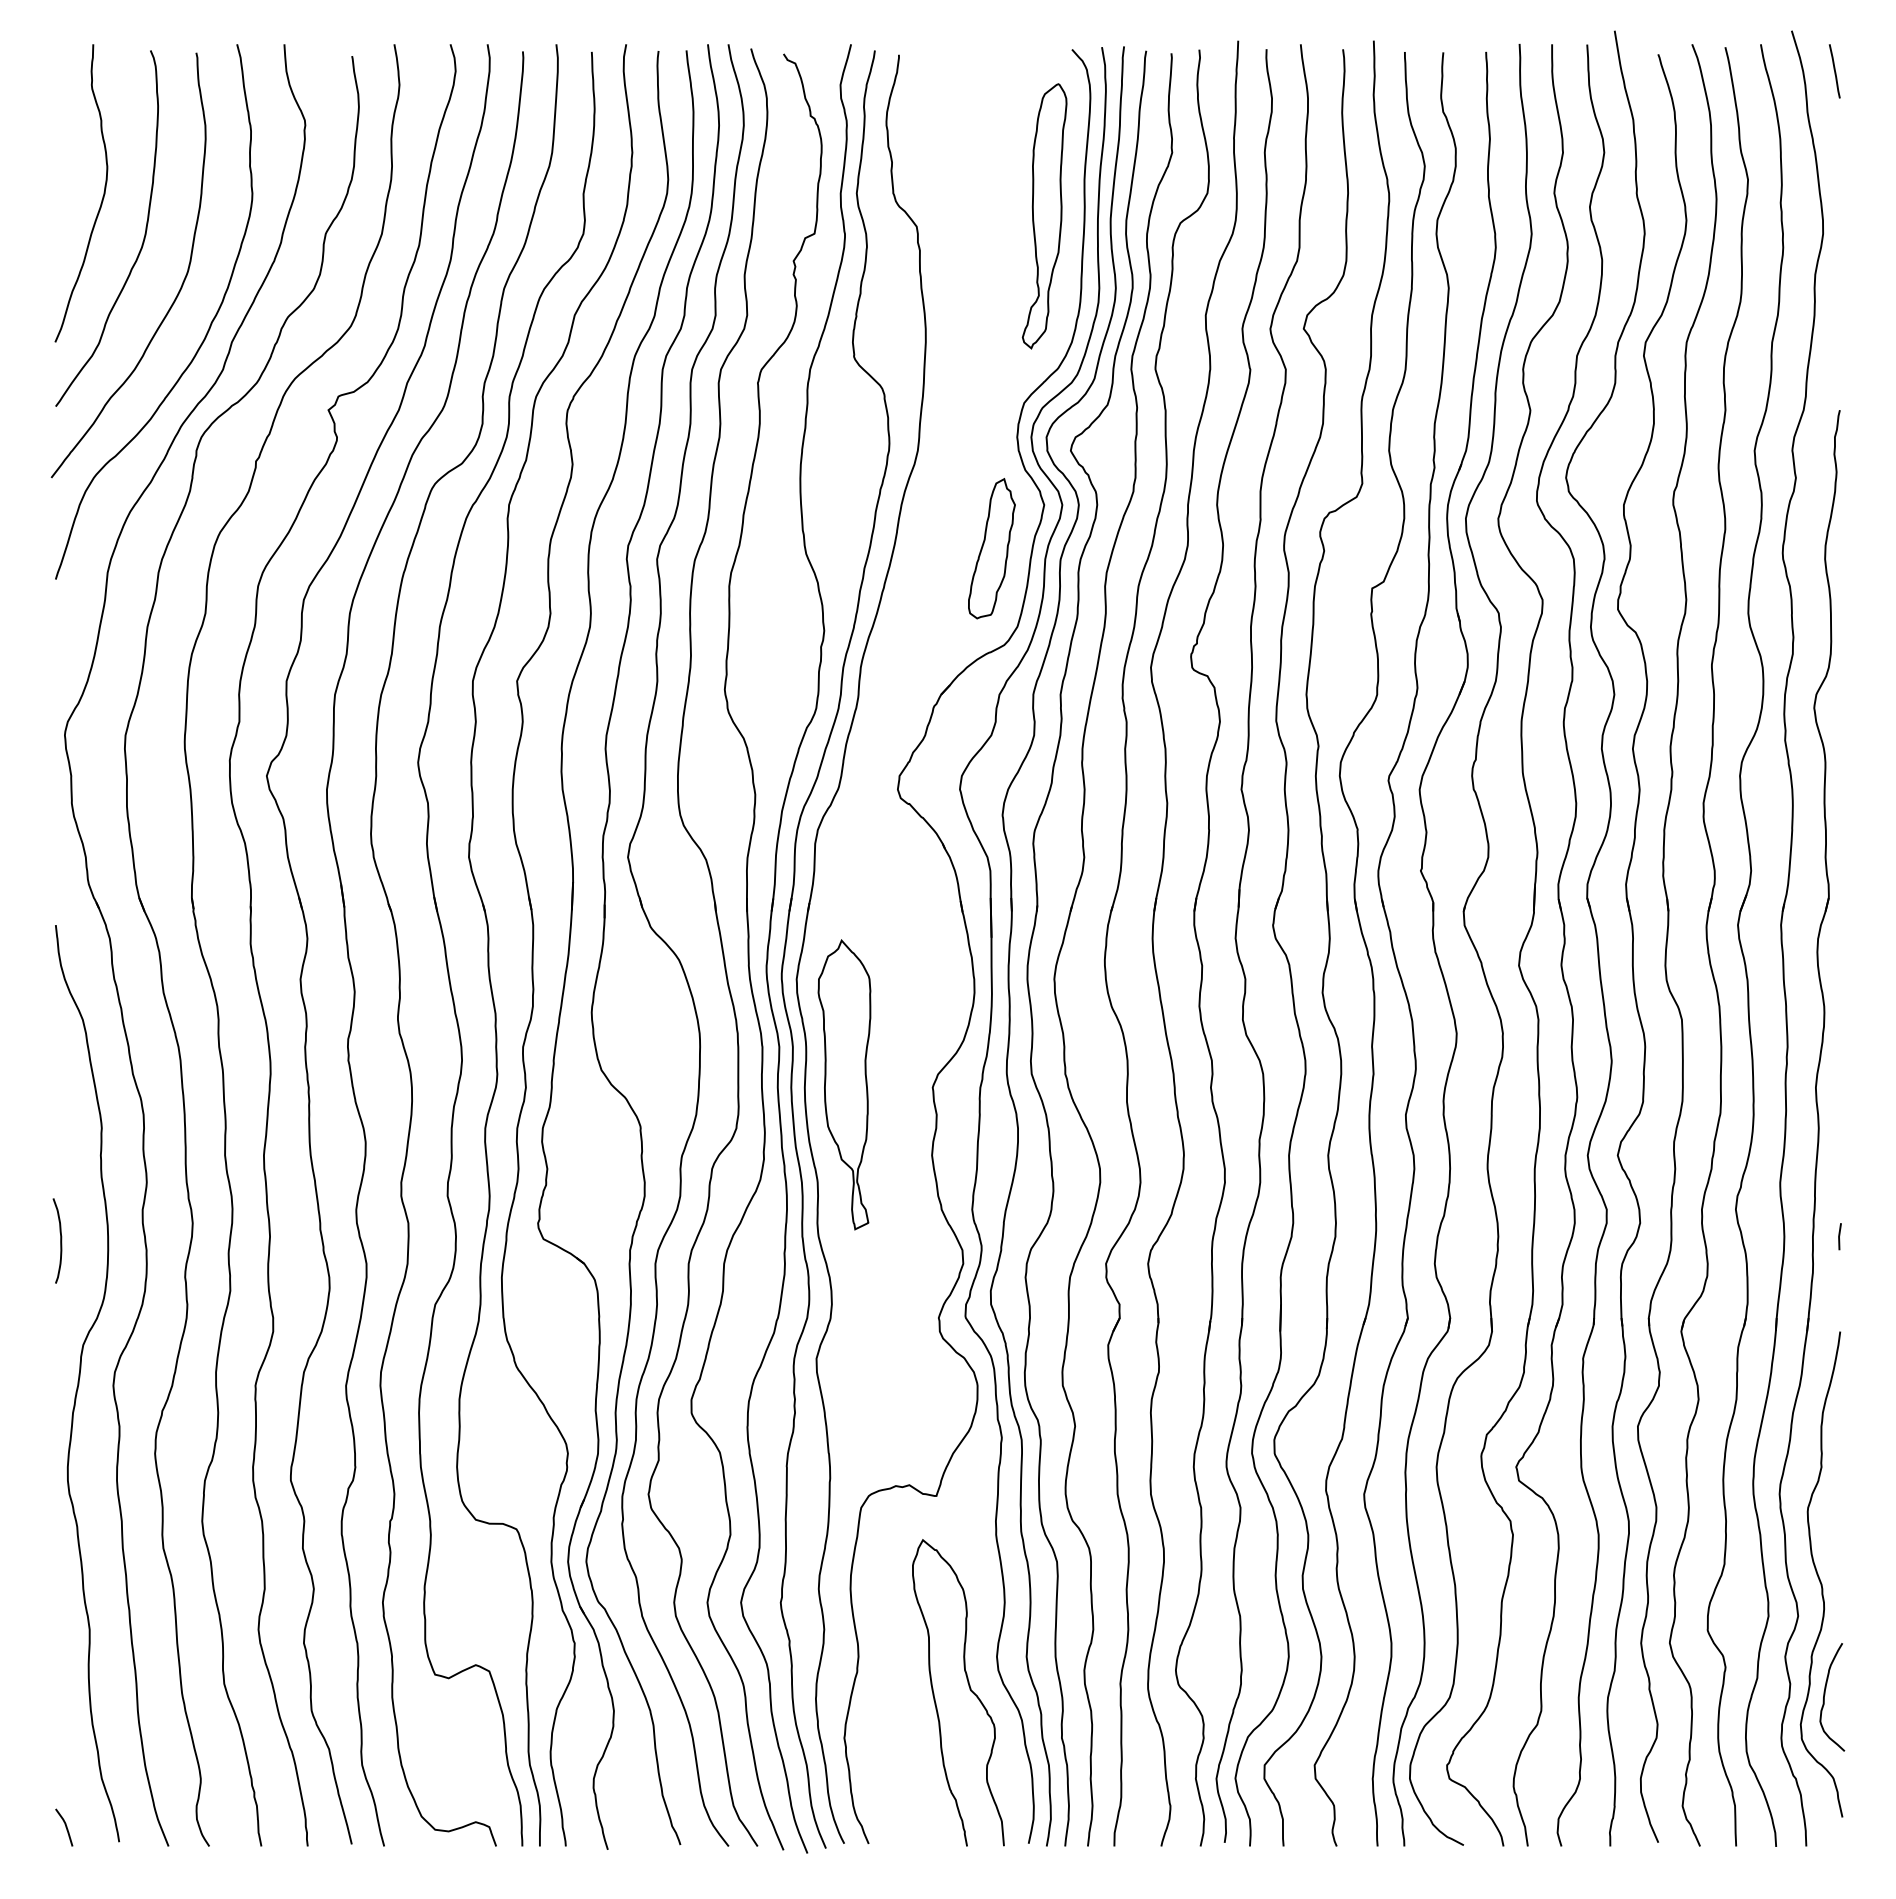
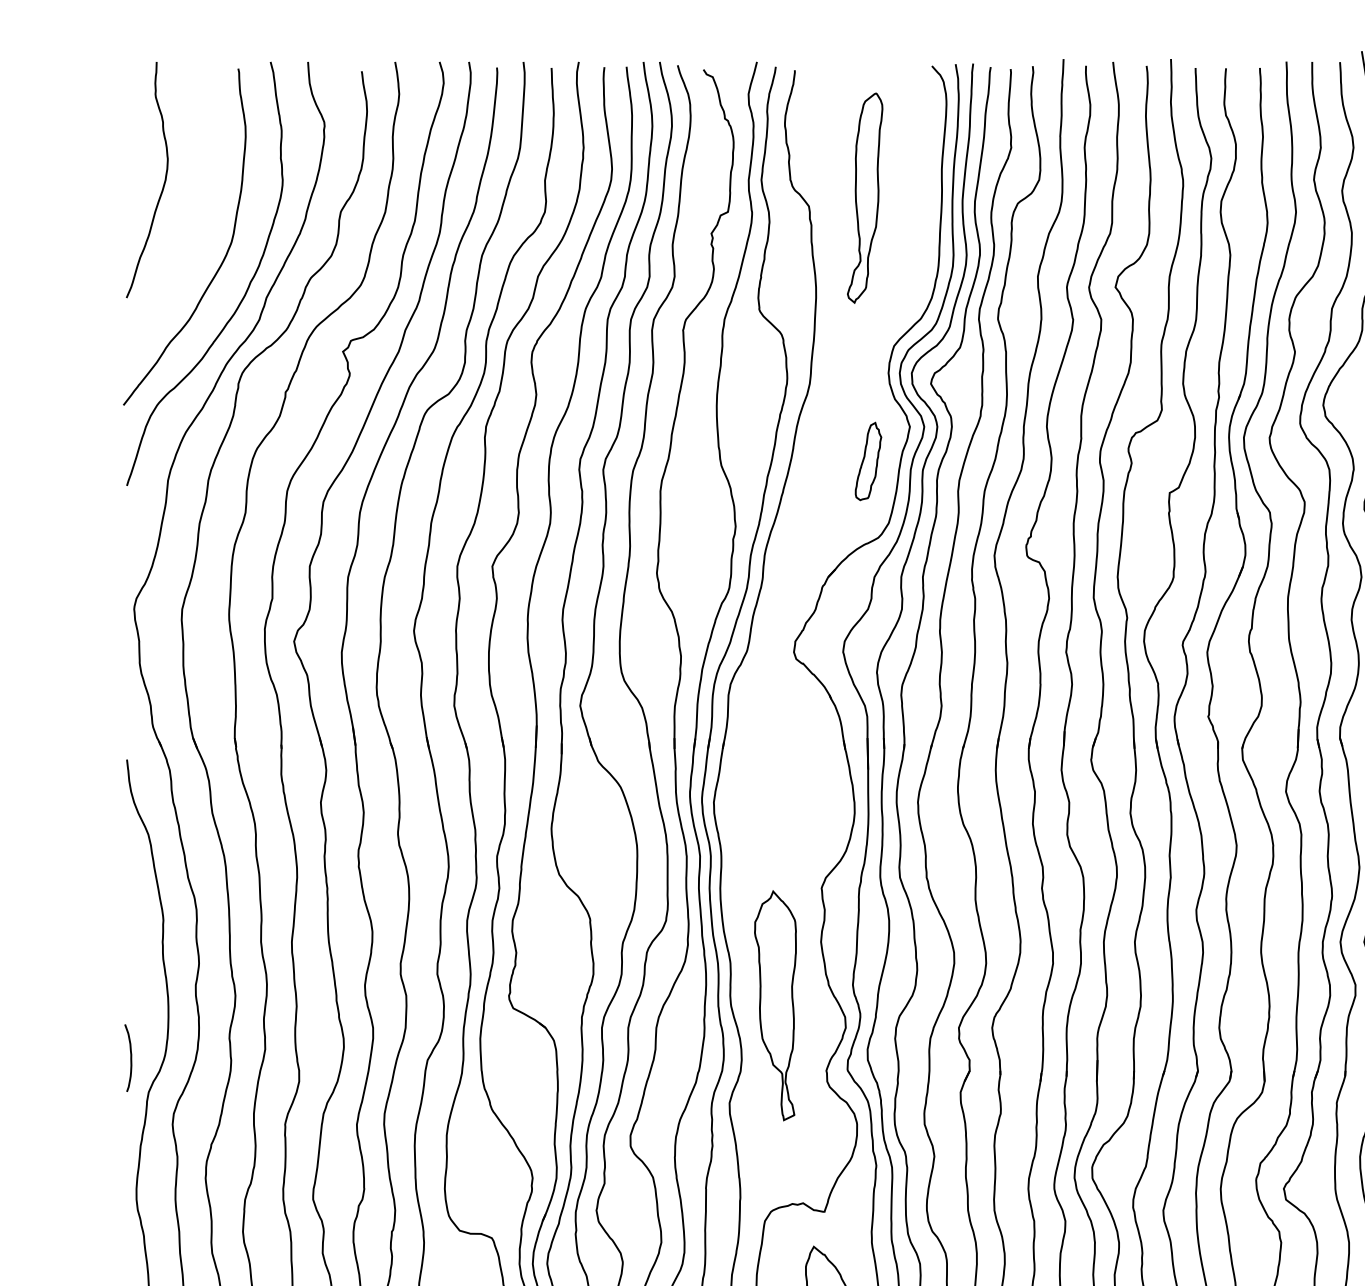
part: (1044, 216) -> (864, 198), moved
curve: (143, 237) -> (196, 214), removed
part: (991, 548) -> (868, 461), size x0.7
part: (844, 1084) -> (775, 1005), moved
curve: (60, 1240) -> (130, 1057), moved

